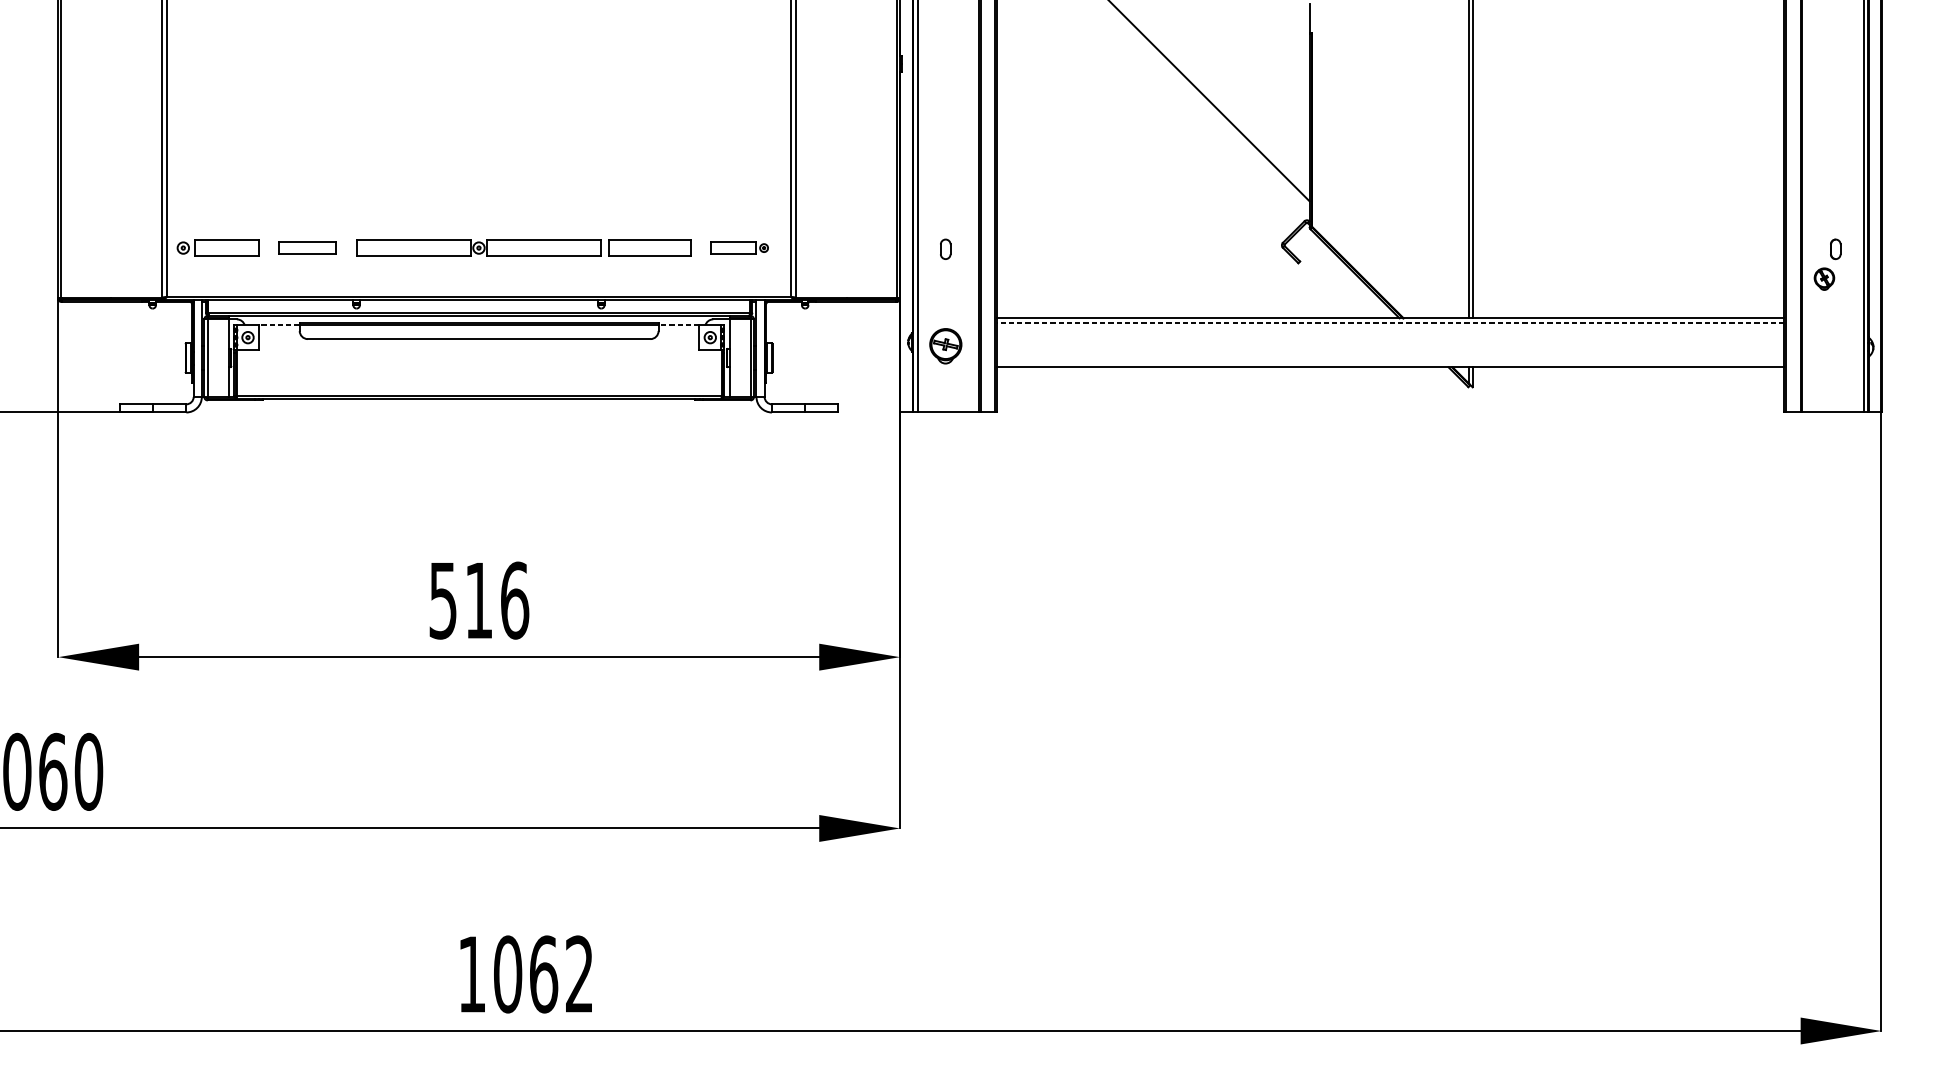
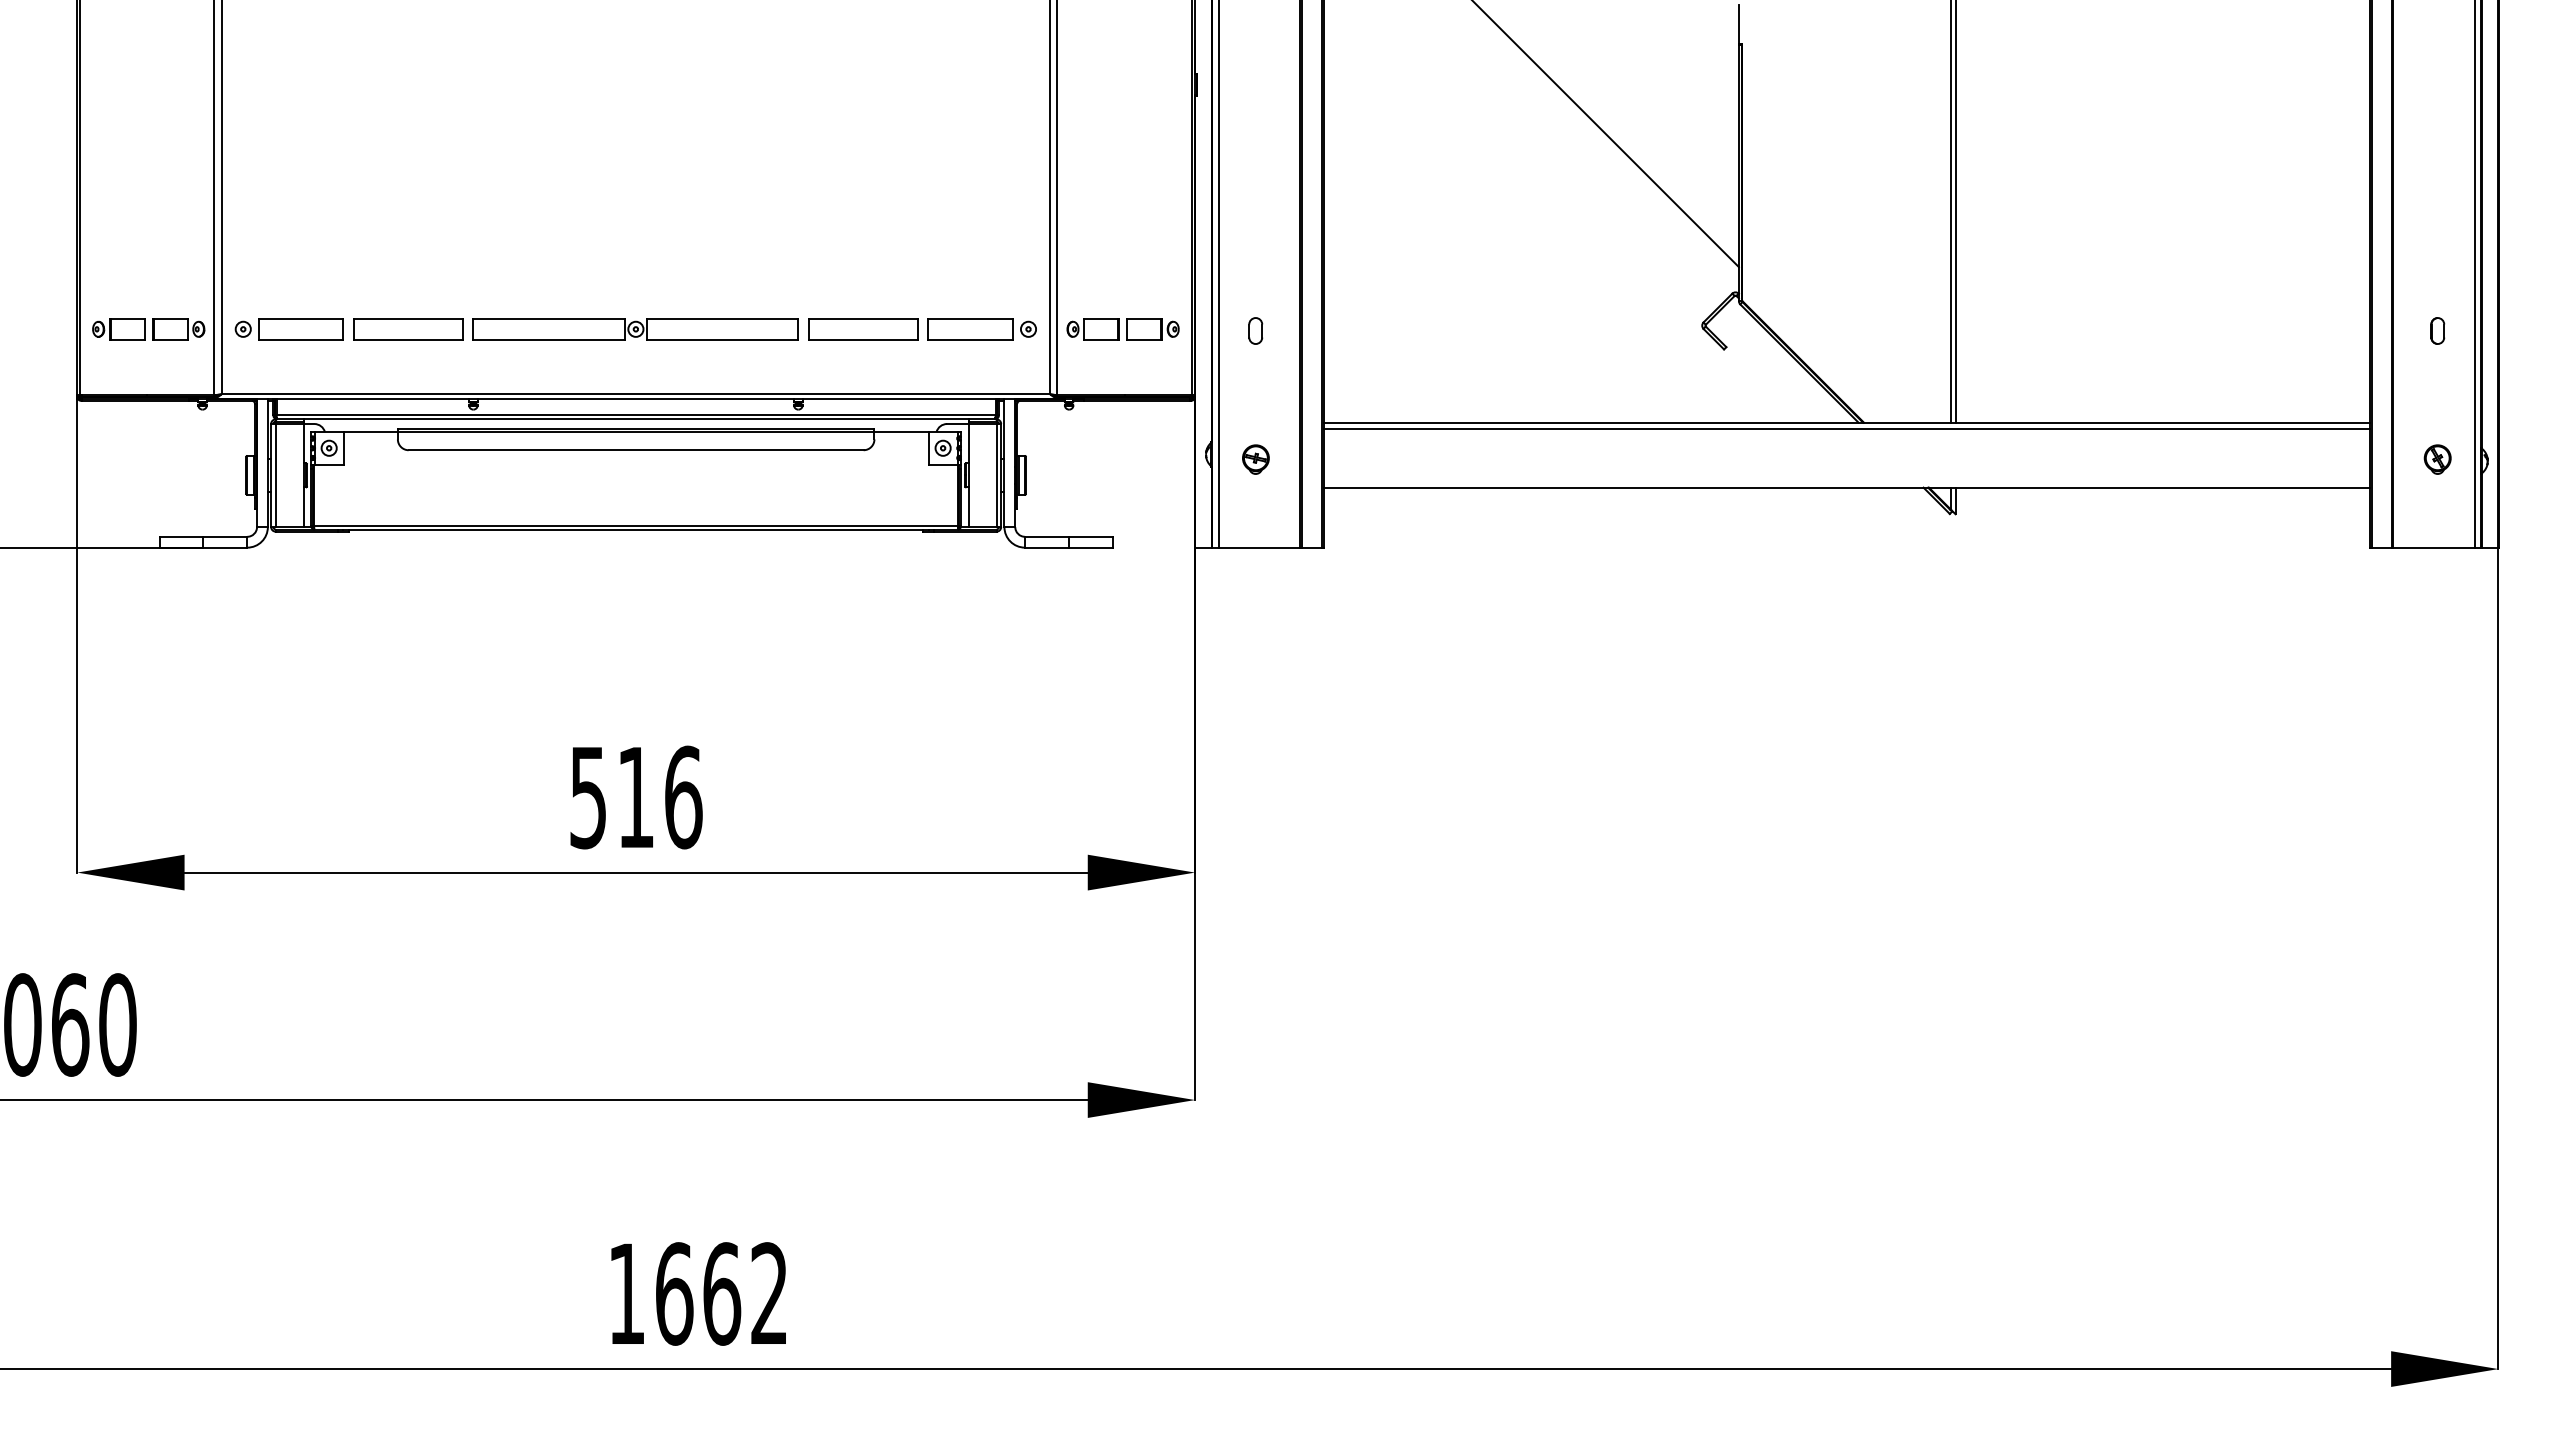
part: (111, 248) -> (148, 329), added
part: (307, 248) -> (408, 329), size x1.43
part: (739, 248) -> (981, 329), size x1.43
part: (845, 248) -> (1122, 329), added
part: (1824, 279) -> (2437, 459), moved
line: (1390, 322) -> (1846, 428), dashed -> solid
line: (279, 325) -> (370, 432), dashed -> solid
line: (678, 325) -> (901, 432), dashed -> solid
part: (945, 346) -> (1255, 459), size x0.62
text: (508, 974) -> (674, 1293), 1062 -> 1662

